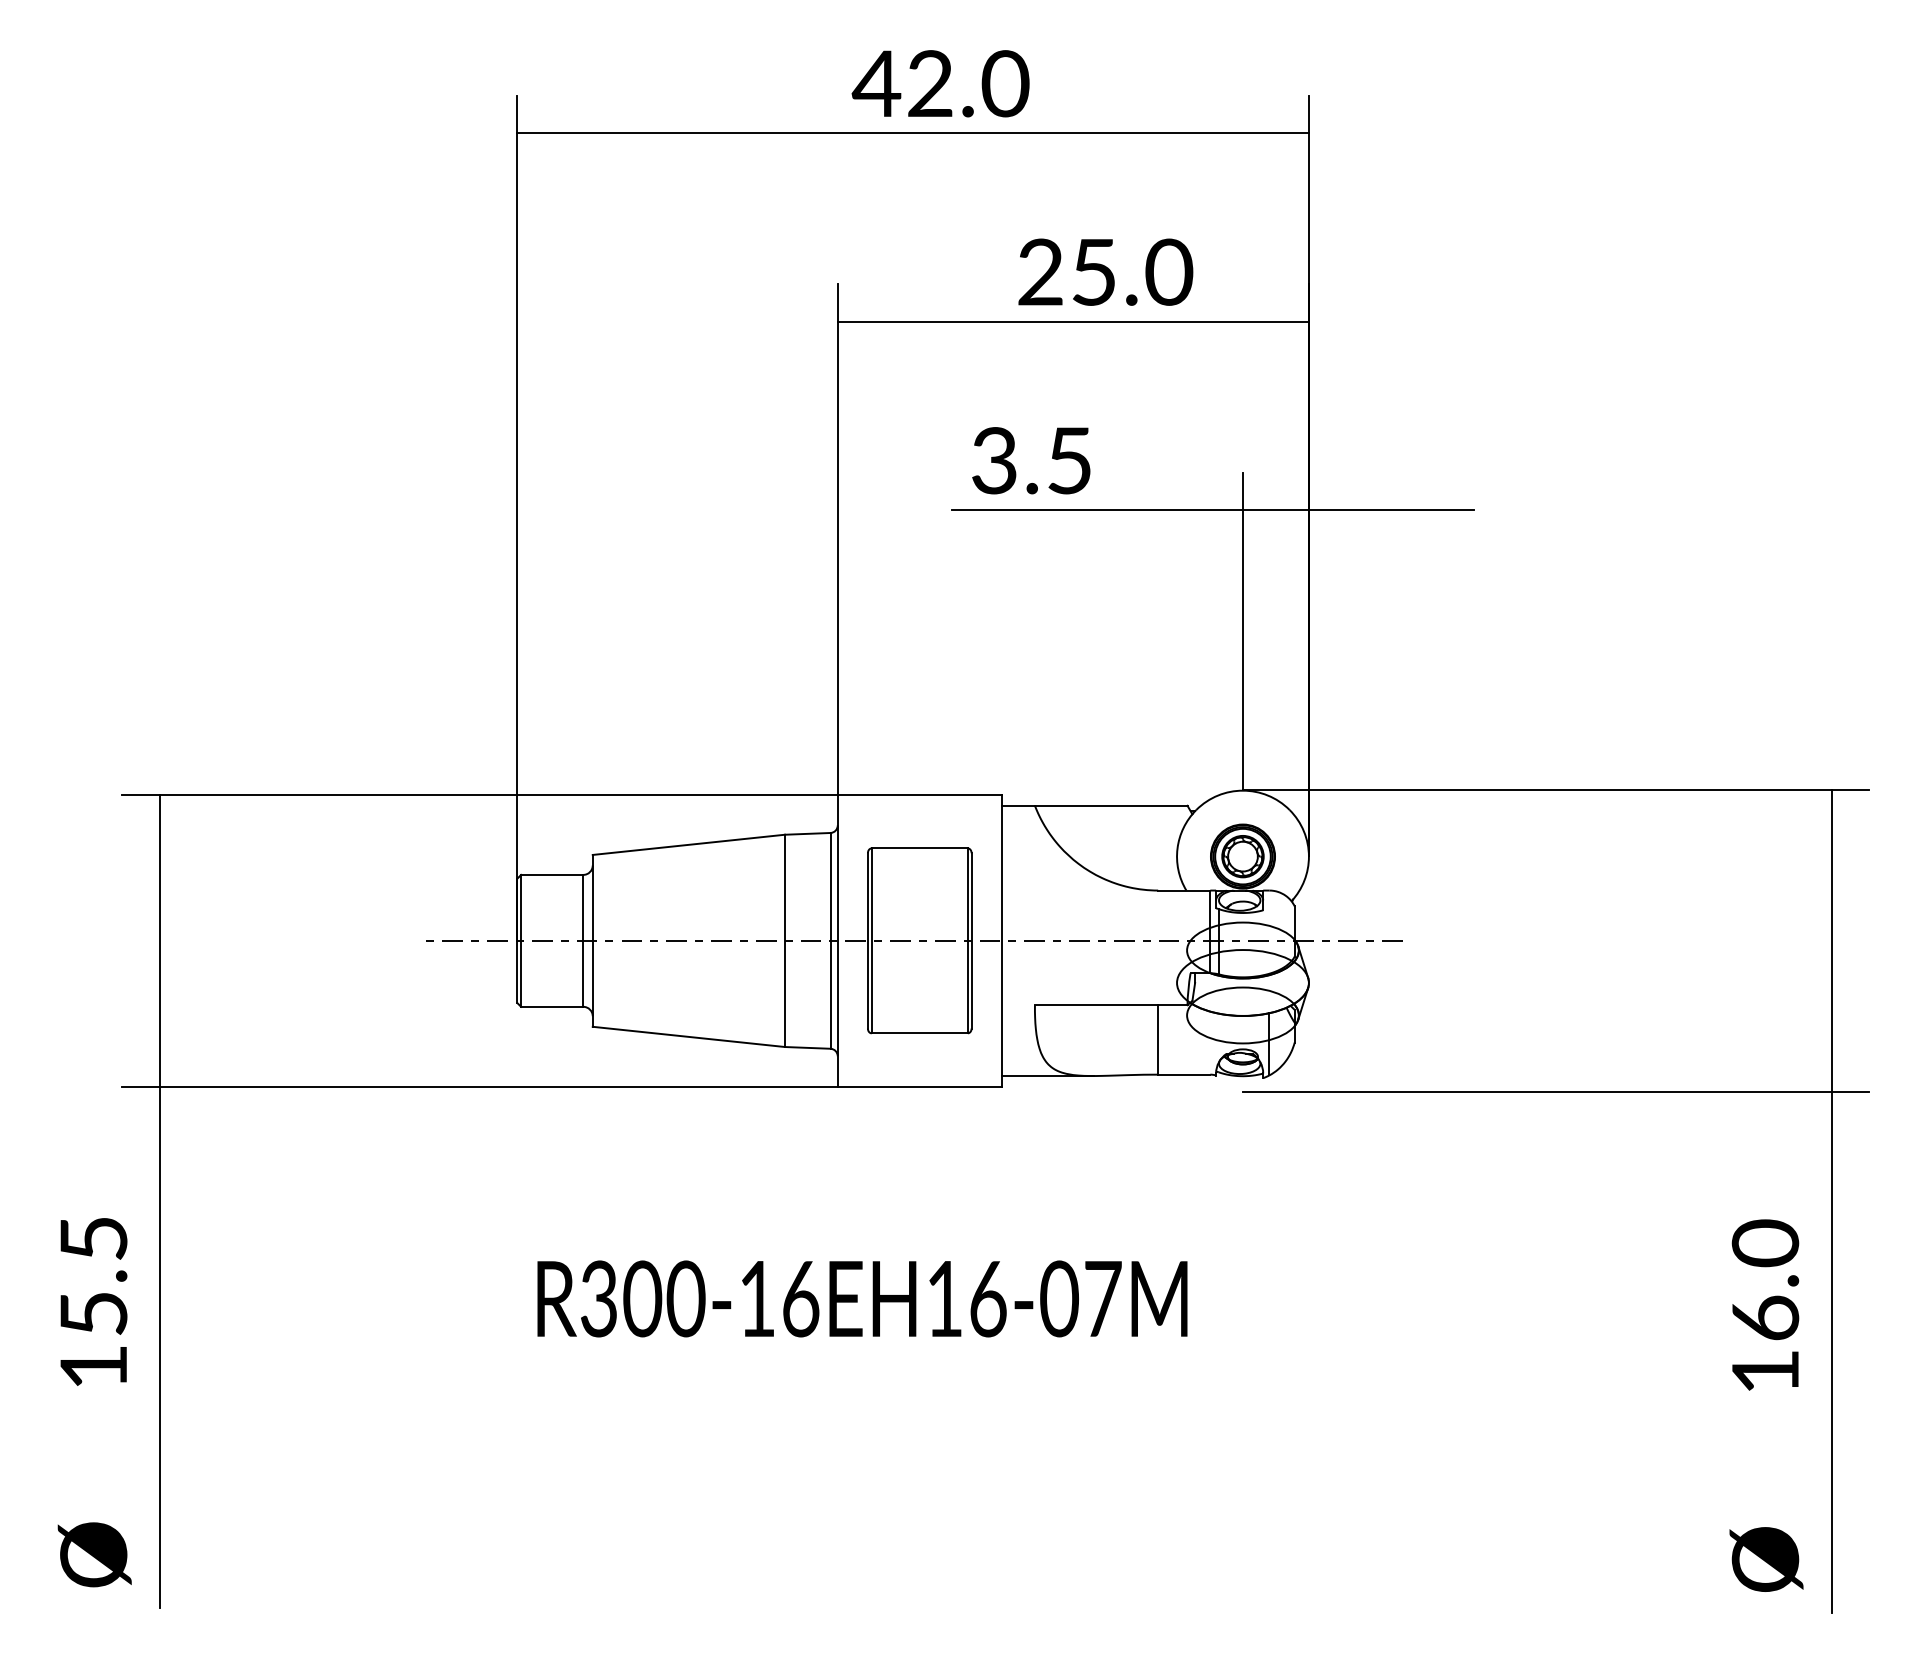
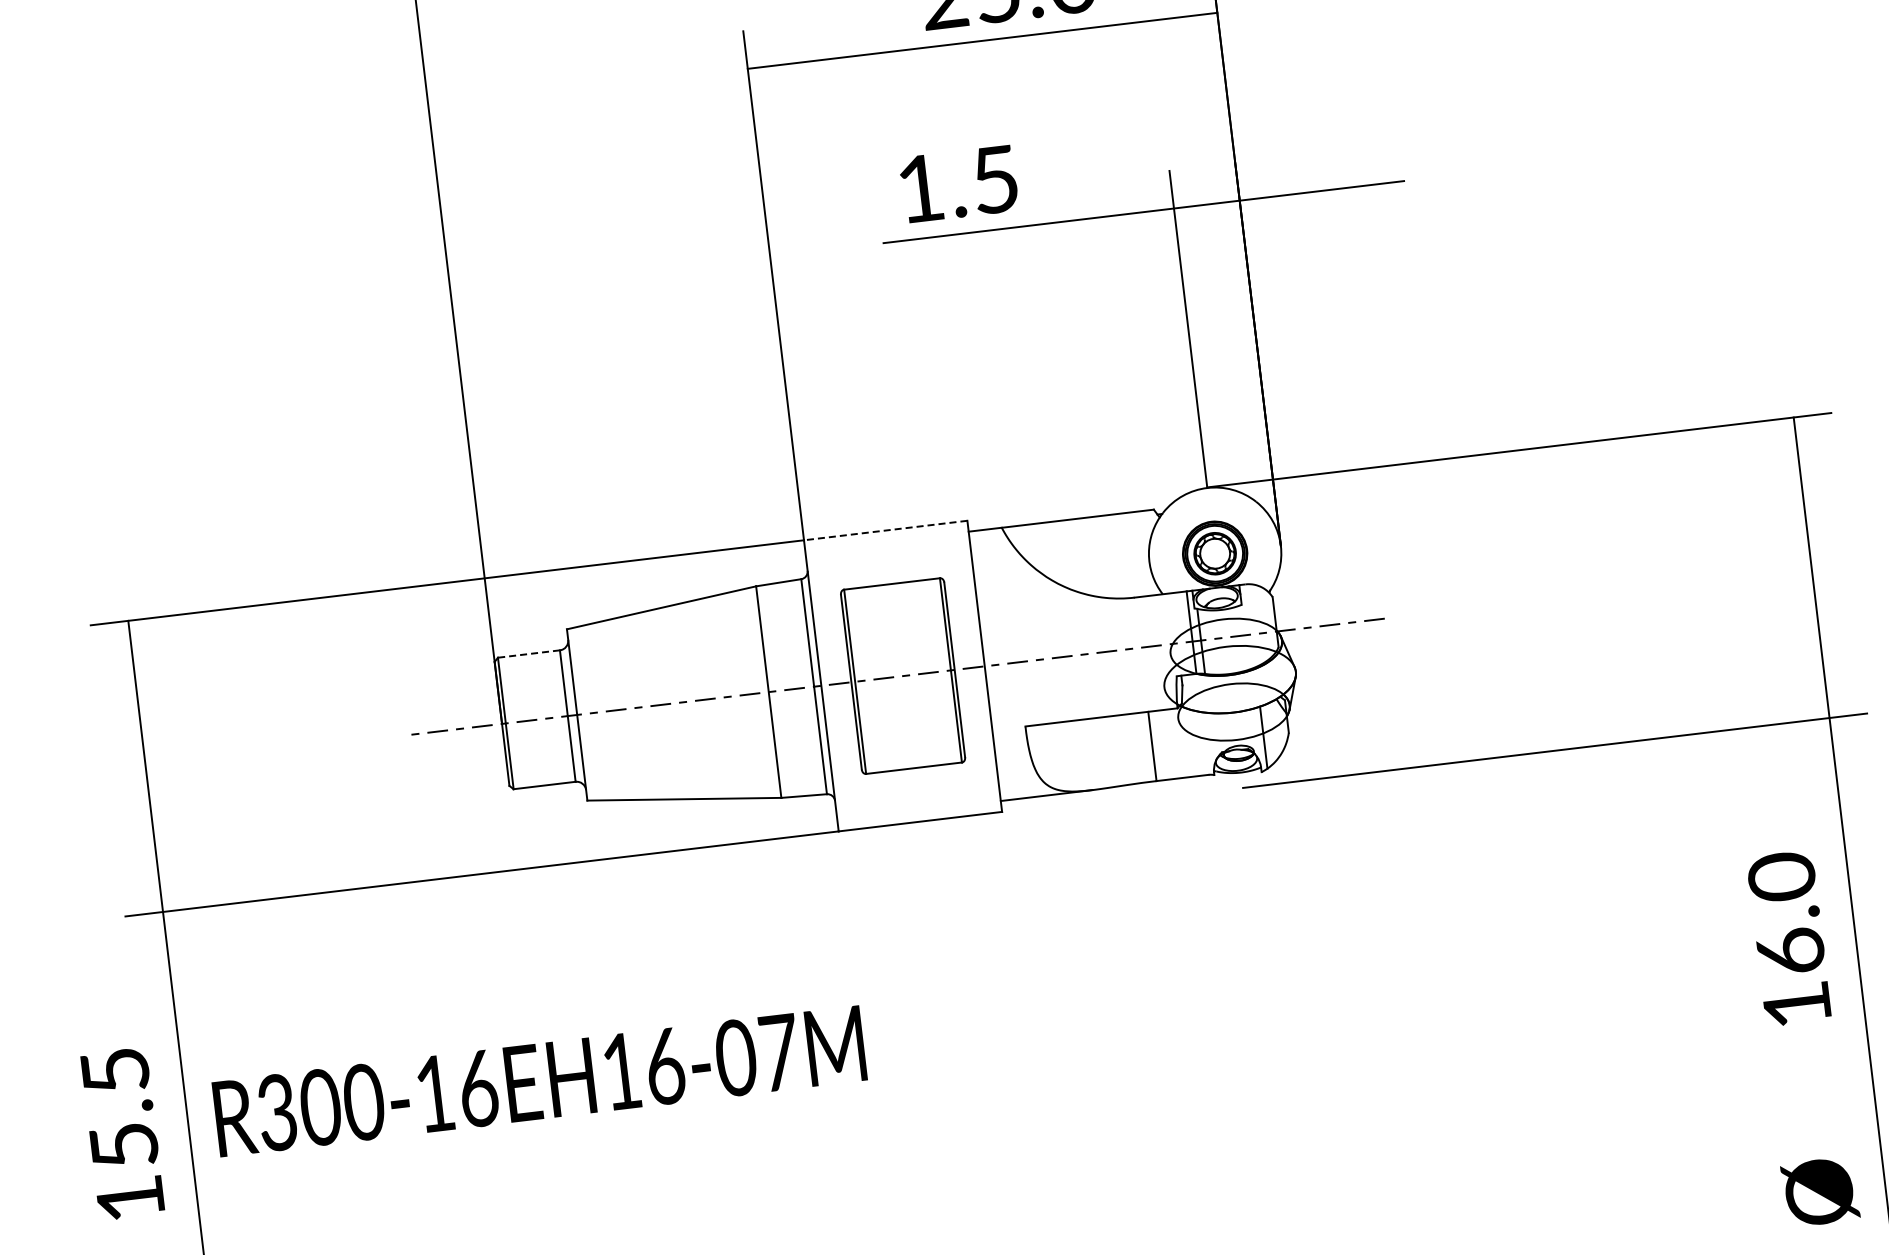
text: (994, 460) -> (920, 188), 3.5 -> 1.5
line: (919, 794) -> (885, 530), solid -> dashed
line: (551, 874) -> (528, 653), solid -> dashed
text: (862, 1298) -> (539, 1080), moved

